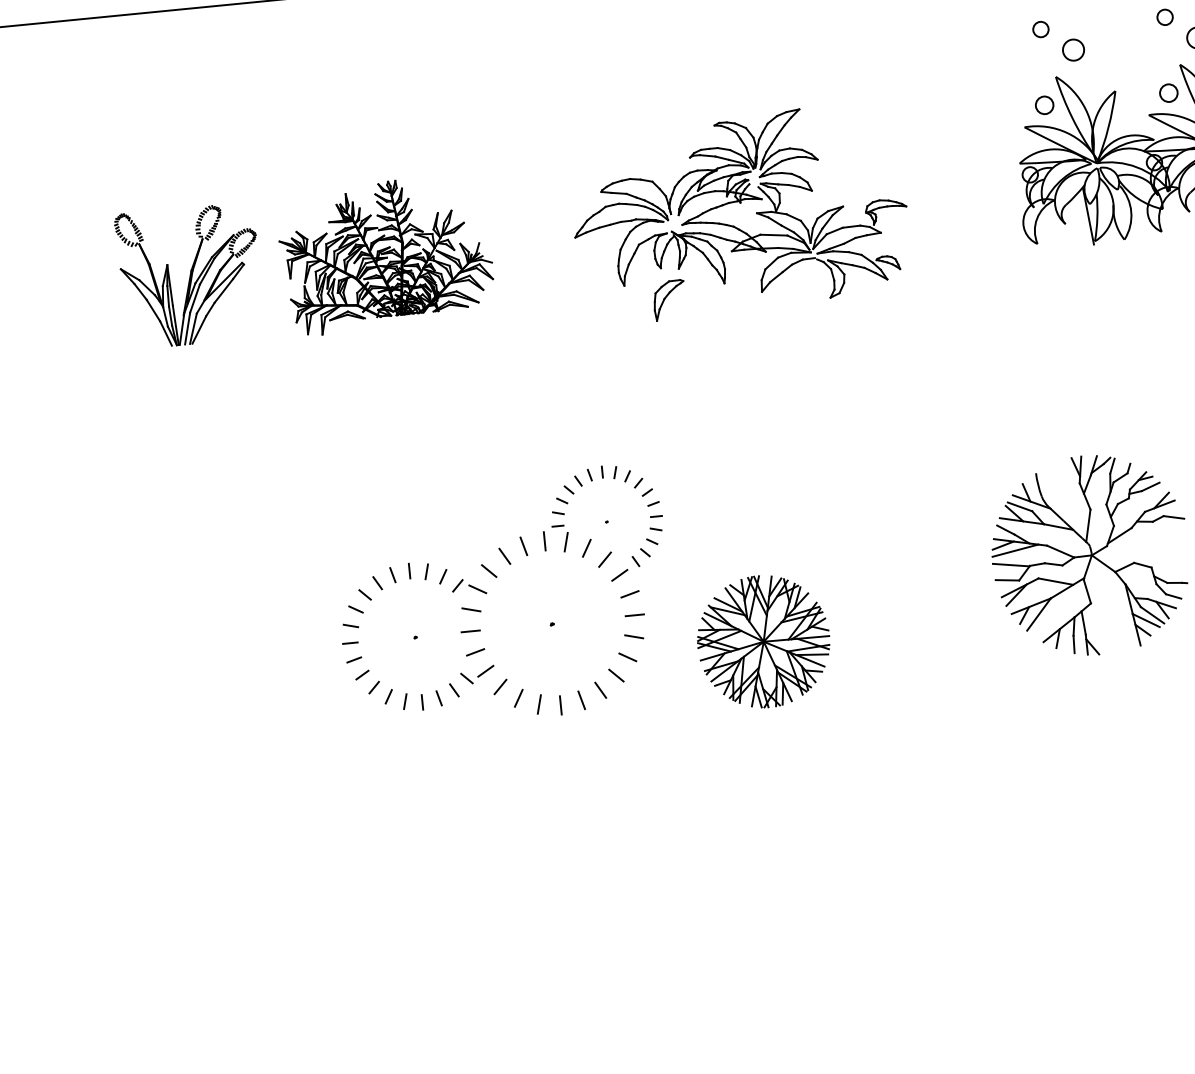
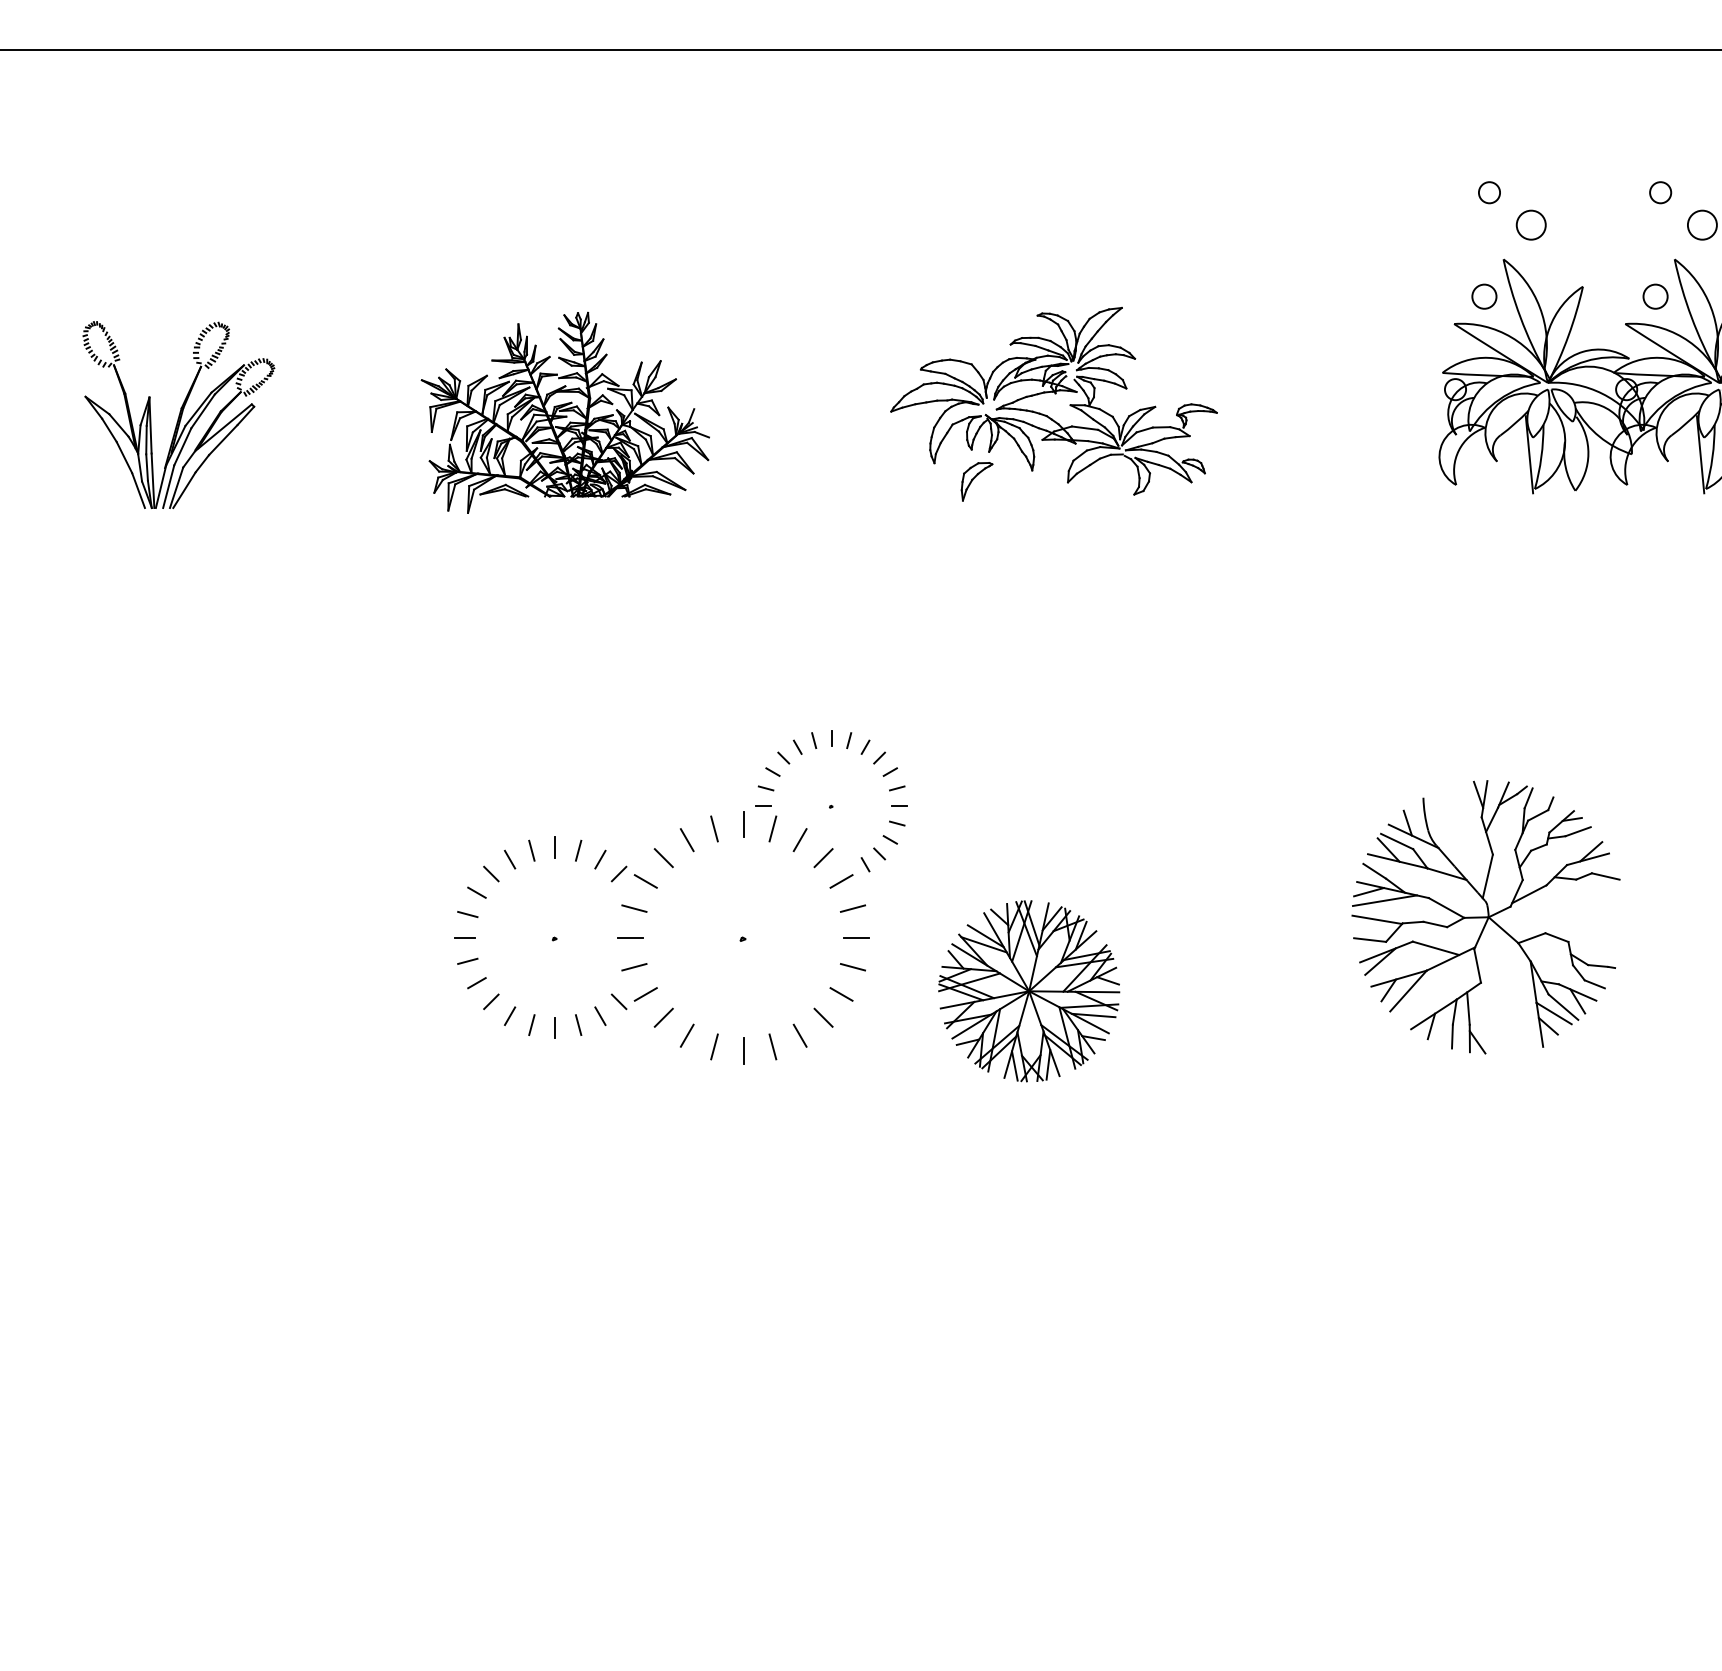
part: (739, 214) -> (1053, 404), size x0.71
part: (189, 275) -> (178, 414), moved

